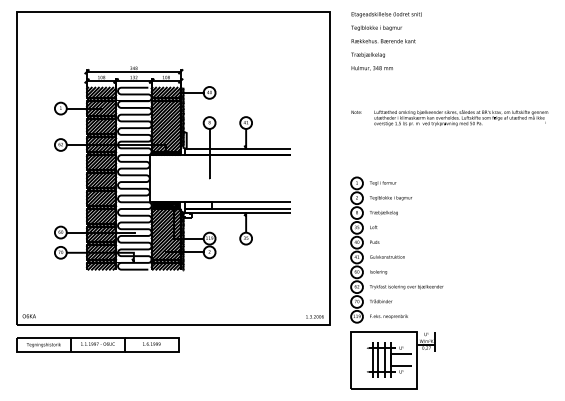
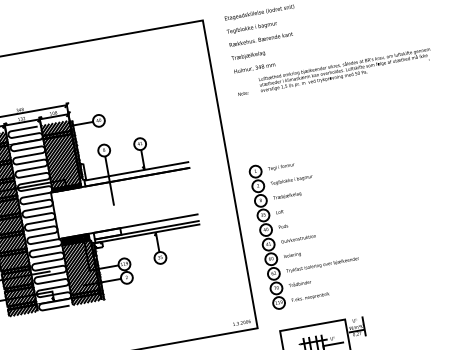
text: (356, 111) -> (243, 92), moved
text: (461, 118) -> (345, 70), moved
part: (395, 255) -> (306, 235), moved

